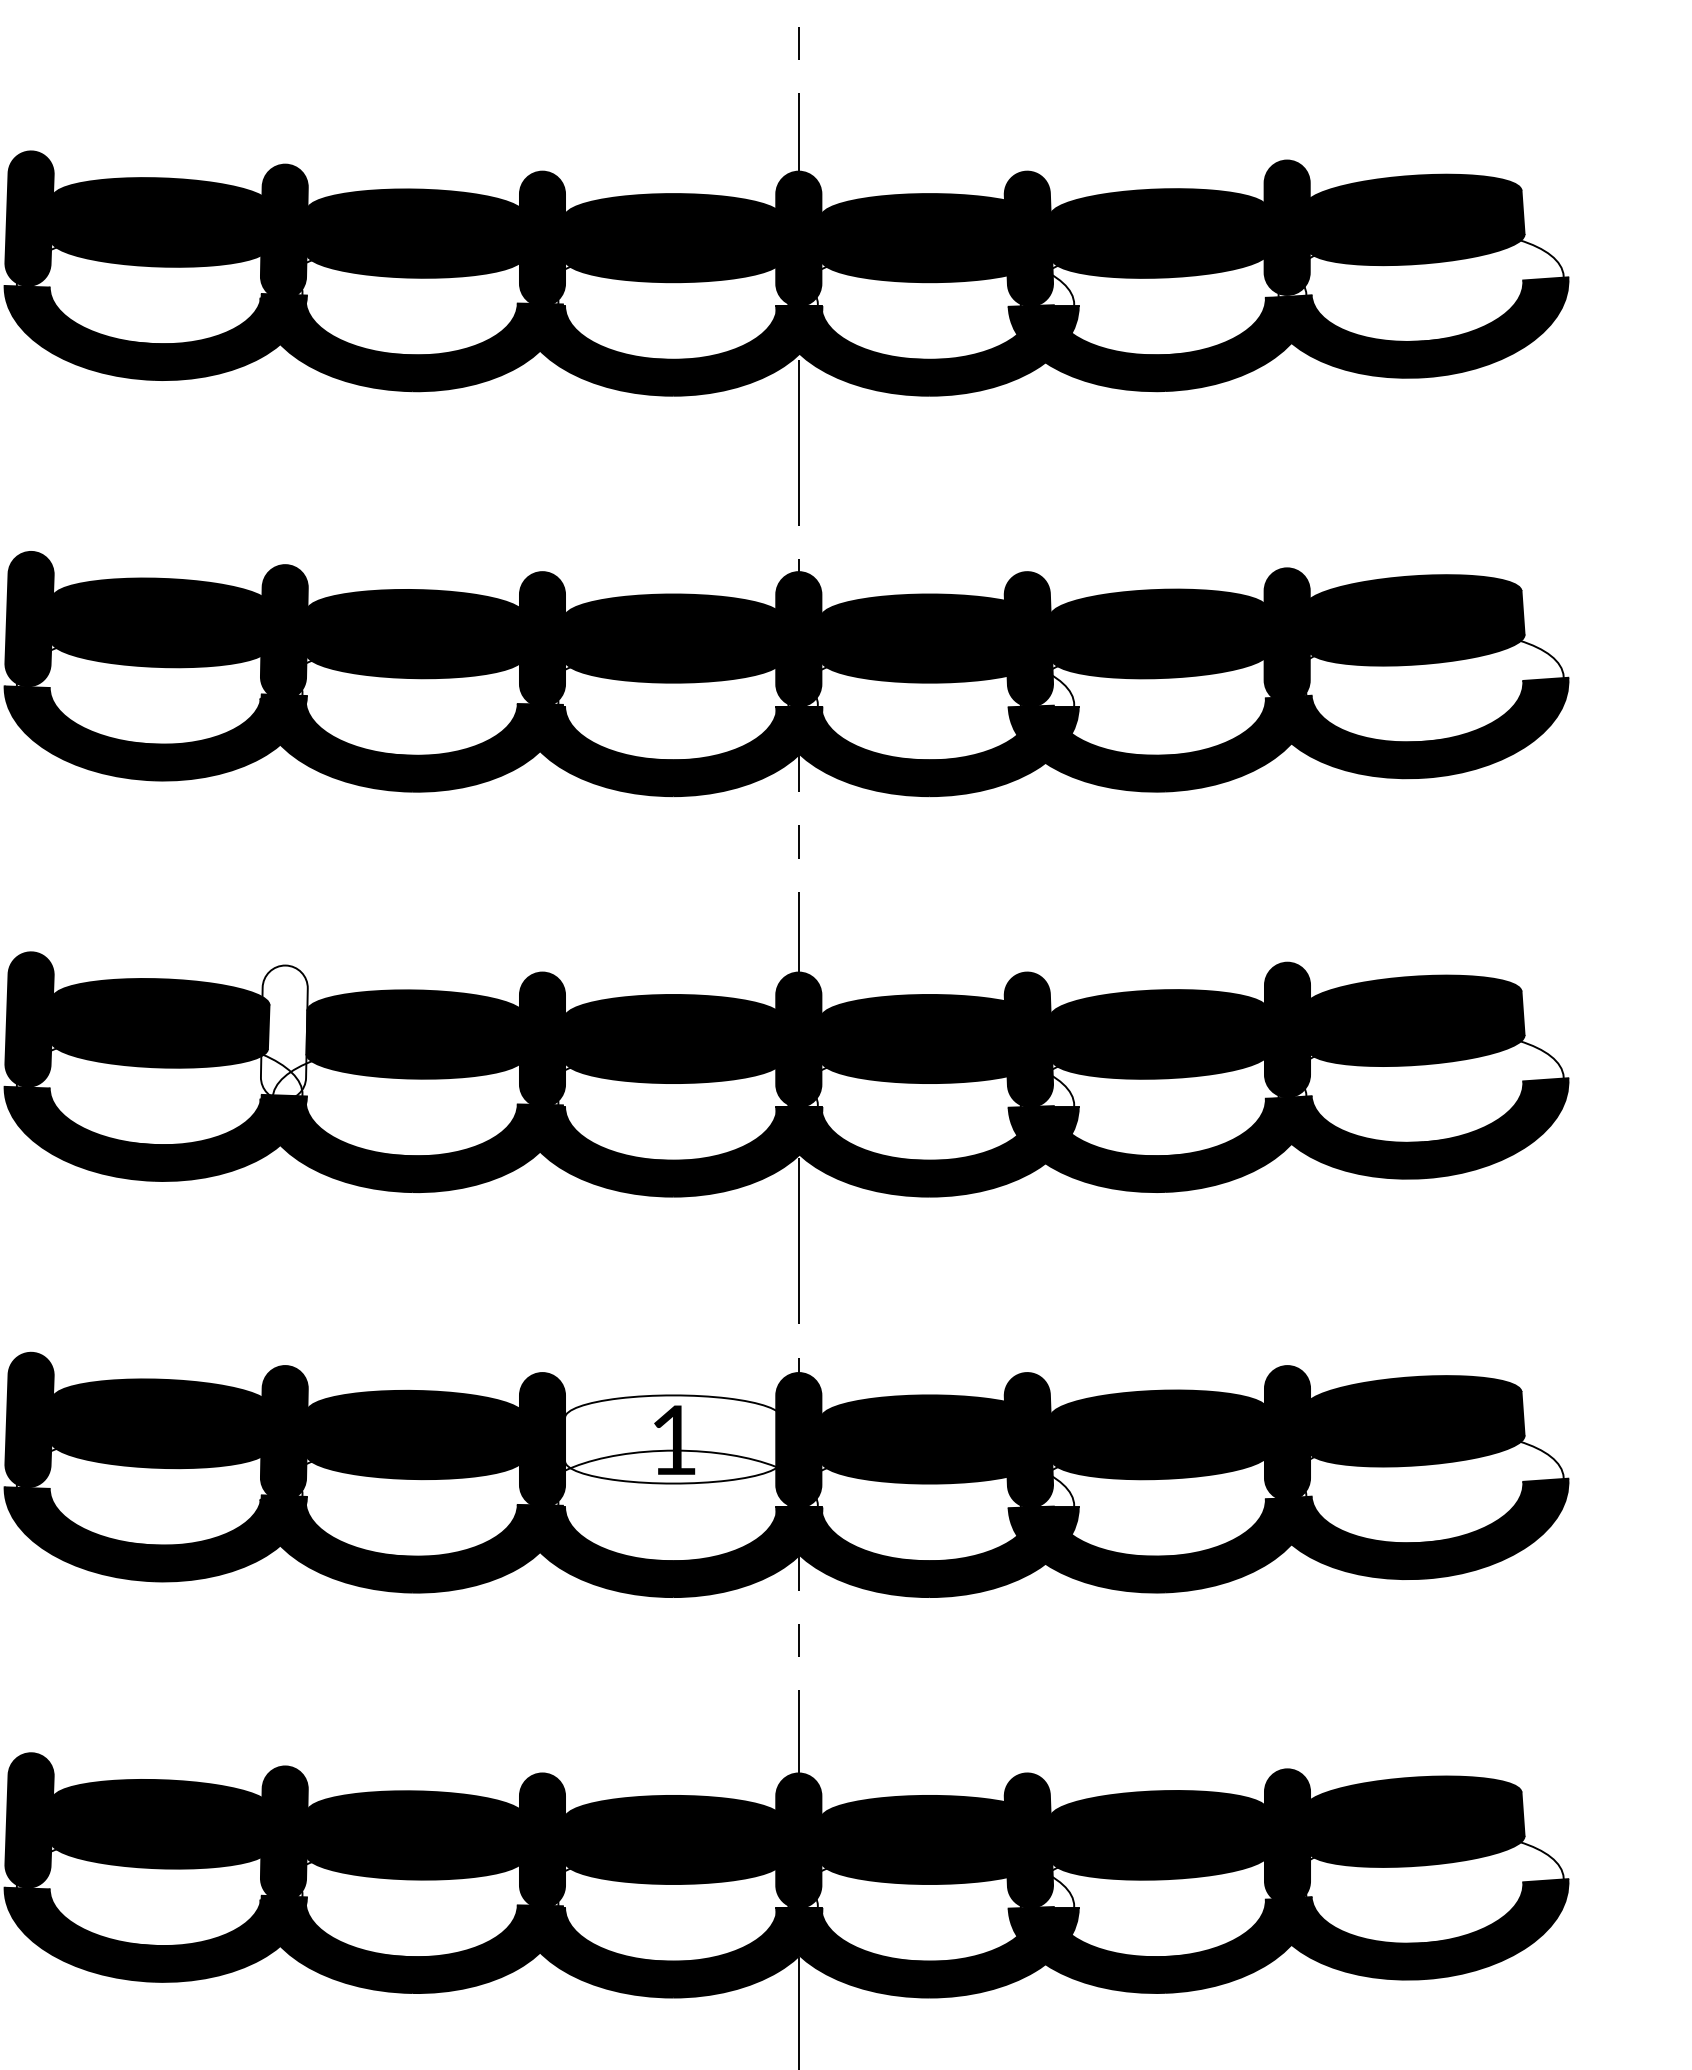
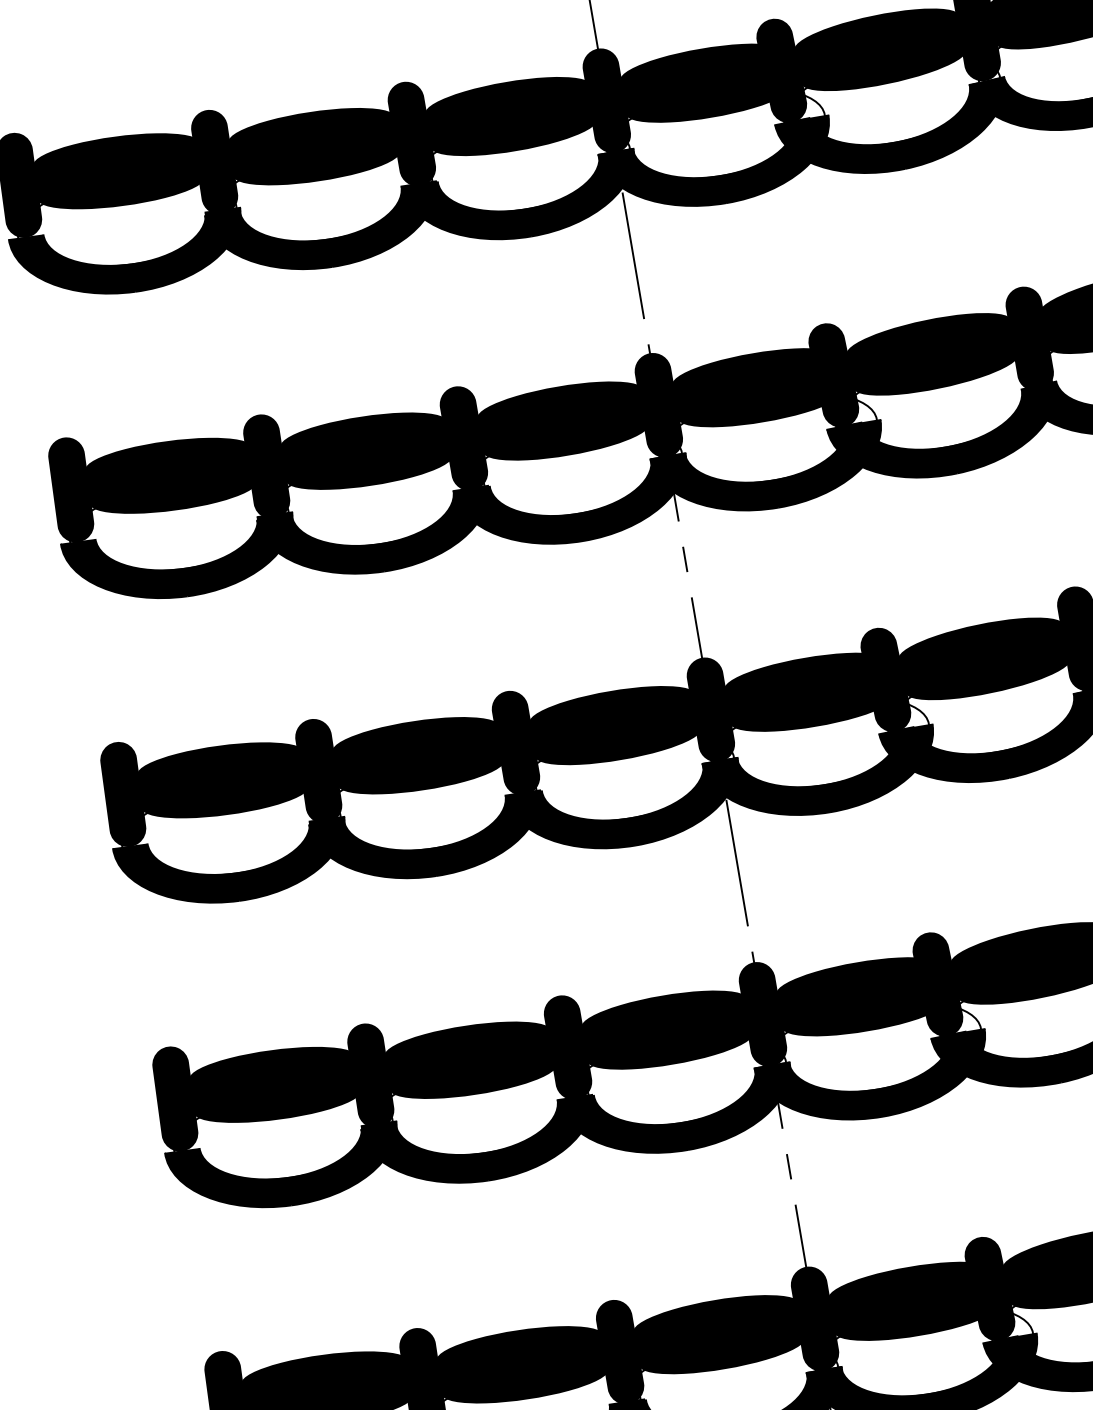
fill: (283, 1032) -> (318, 771), added
fill: (673, 1439) -> (667, 1030), added

